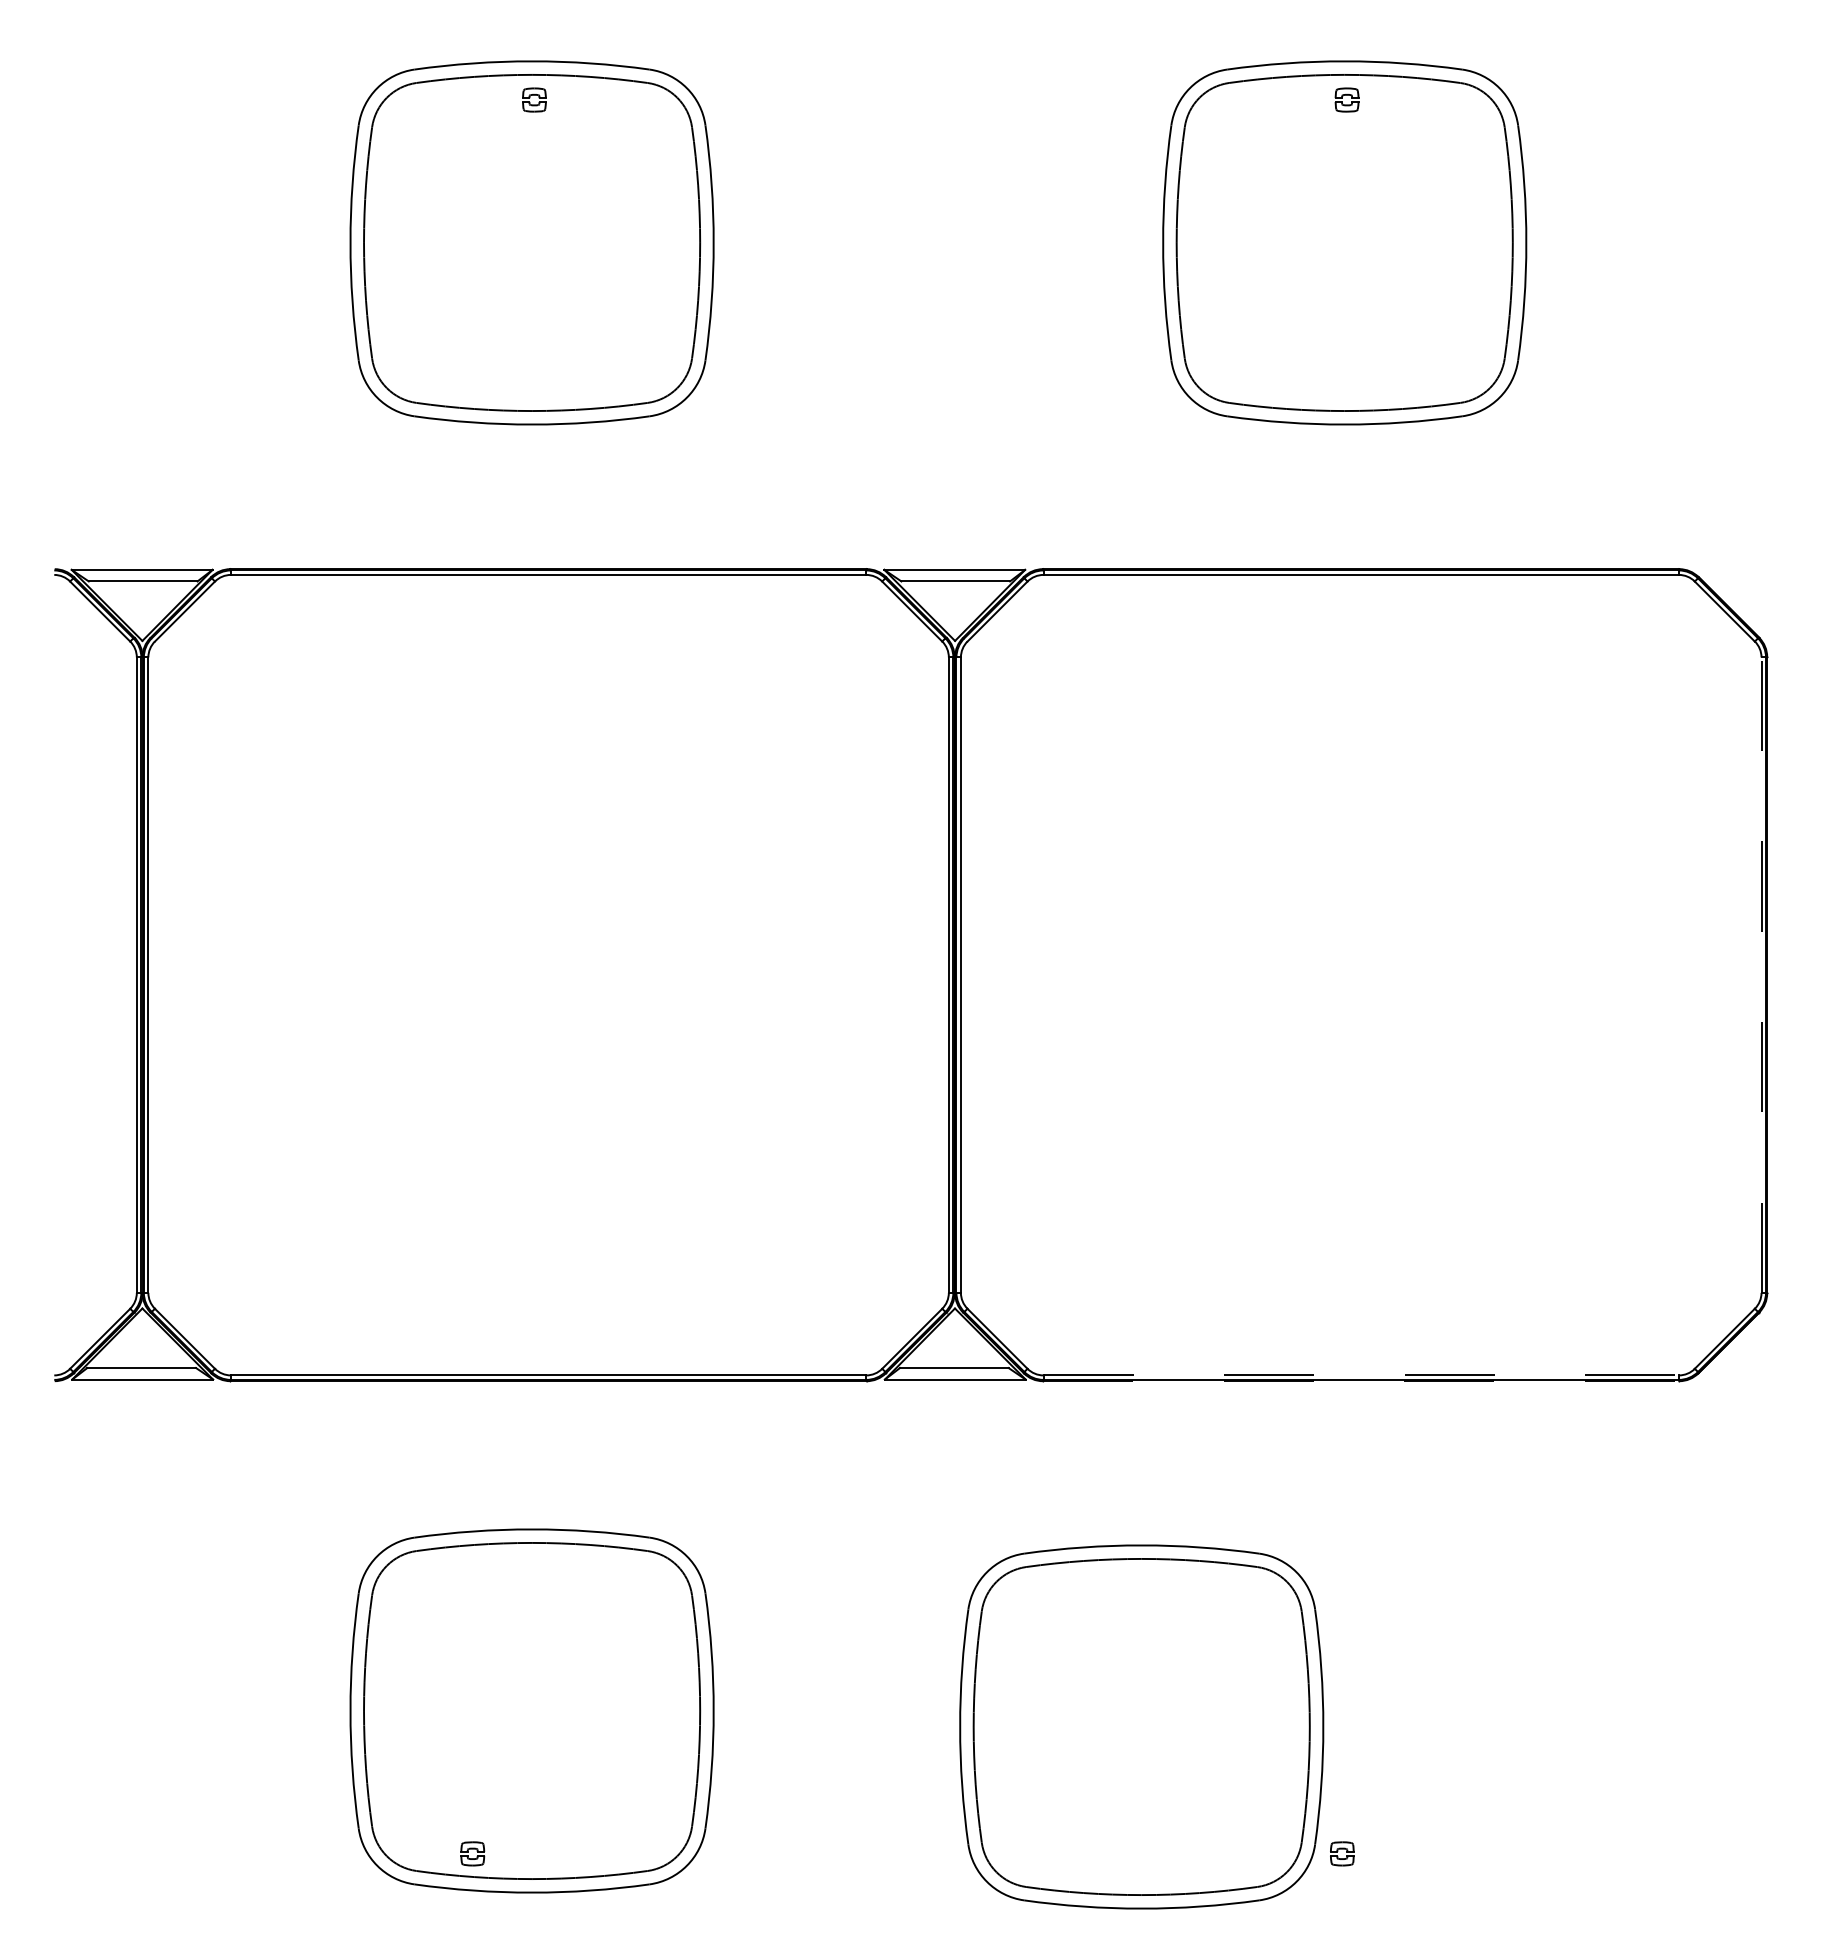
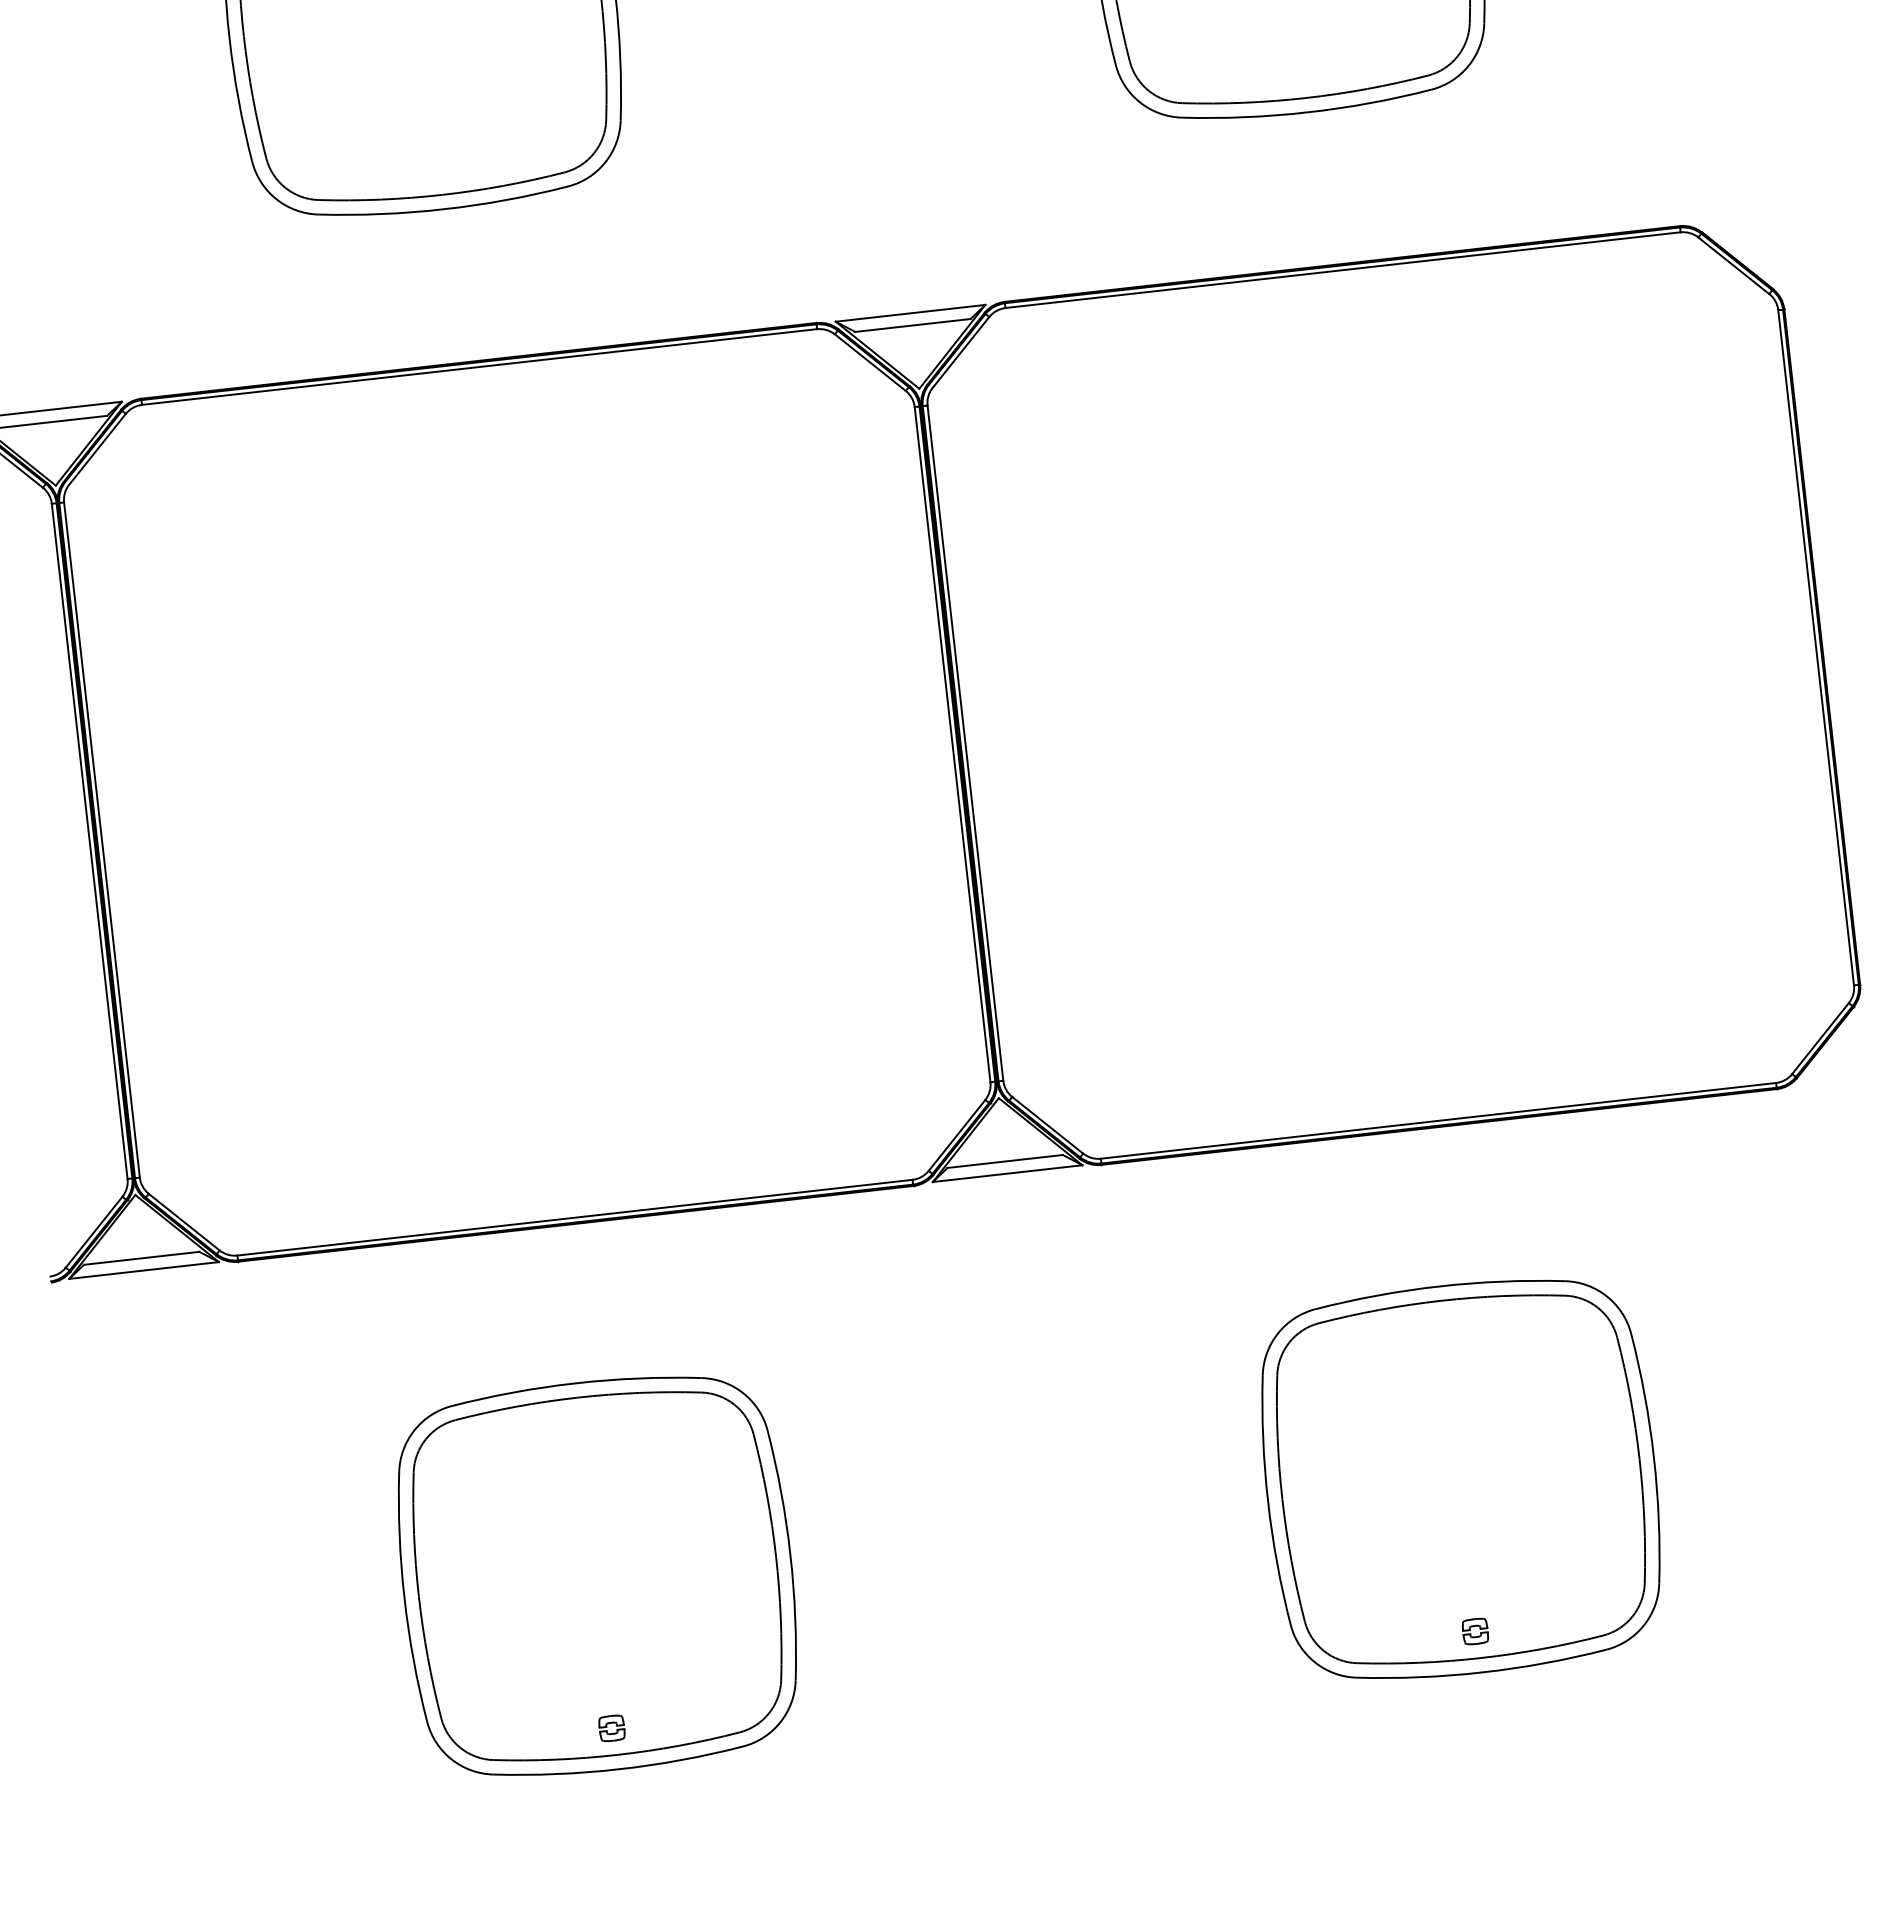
line: (1761, 975) -> (1816, 648), dashed -> solid
line: (1361, 1375) -> (1438, 1120), dashed -> solid
line: (1361, 1381) -> (1439, 1127), dashed -> solid
part: (1141, 1726) -> (1460, 1478), moved
part: (472, 1853) -> (611, 1728), moved

